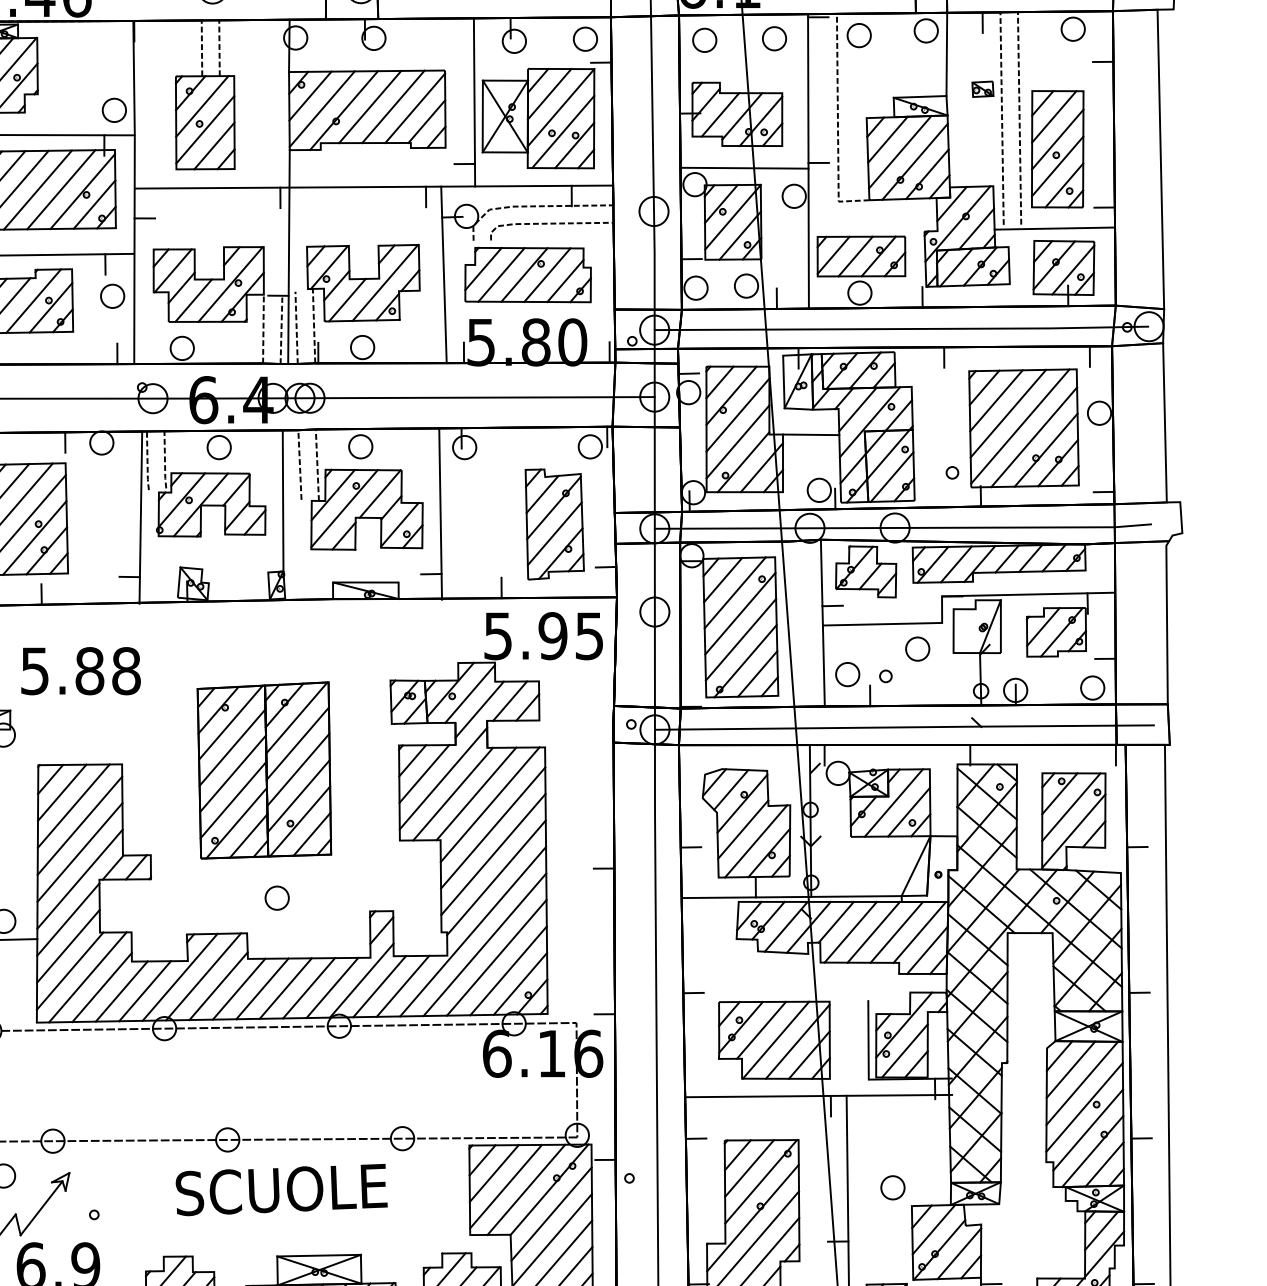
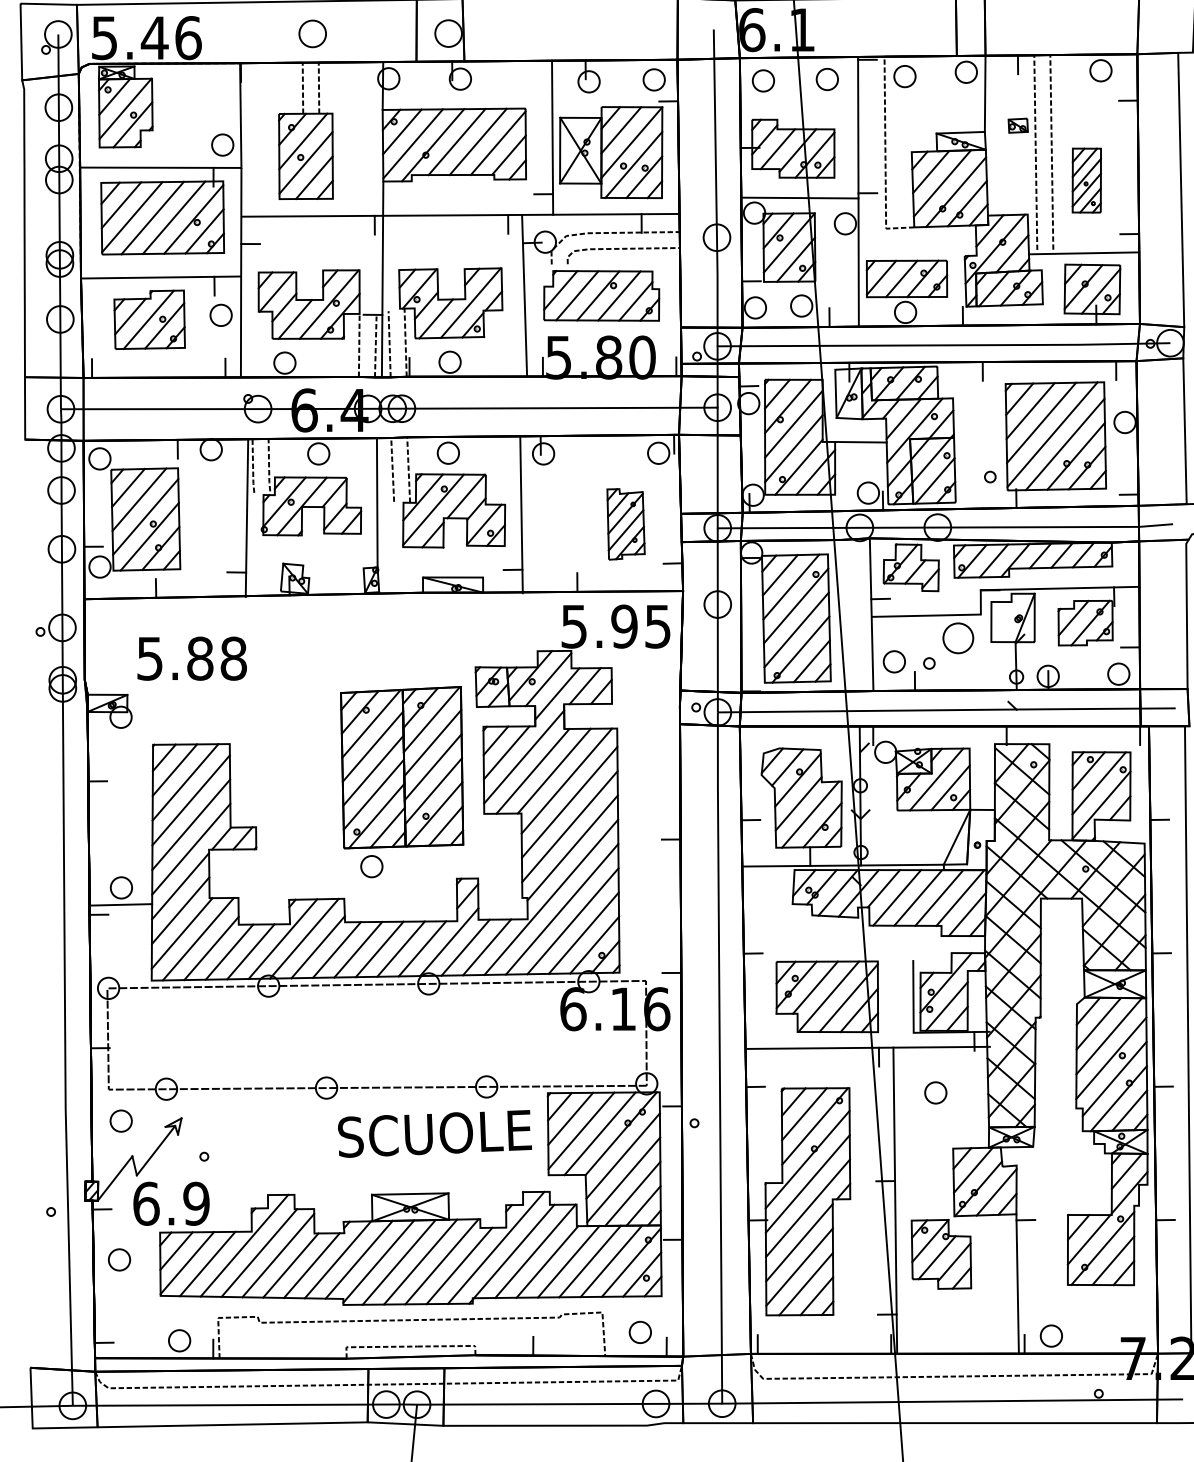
part: (1057, 149) -> (1086, 180), size x0.6
part: (554, 524) -> (625, 524), size x0.7
part: (917, 649) -> (958, 638), size x1.4
part: (264, 770) -> (402, 767), moved
part: (892, 1187) -> (935, 1092), moved
text: (281, 1189) -> (434, 1133), moved

